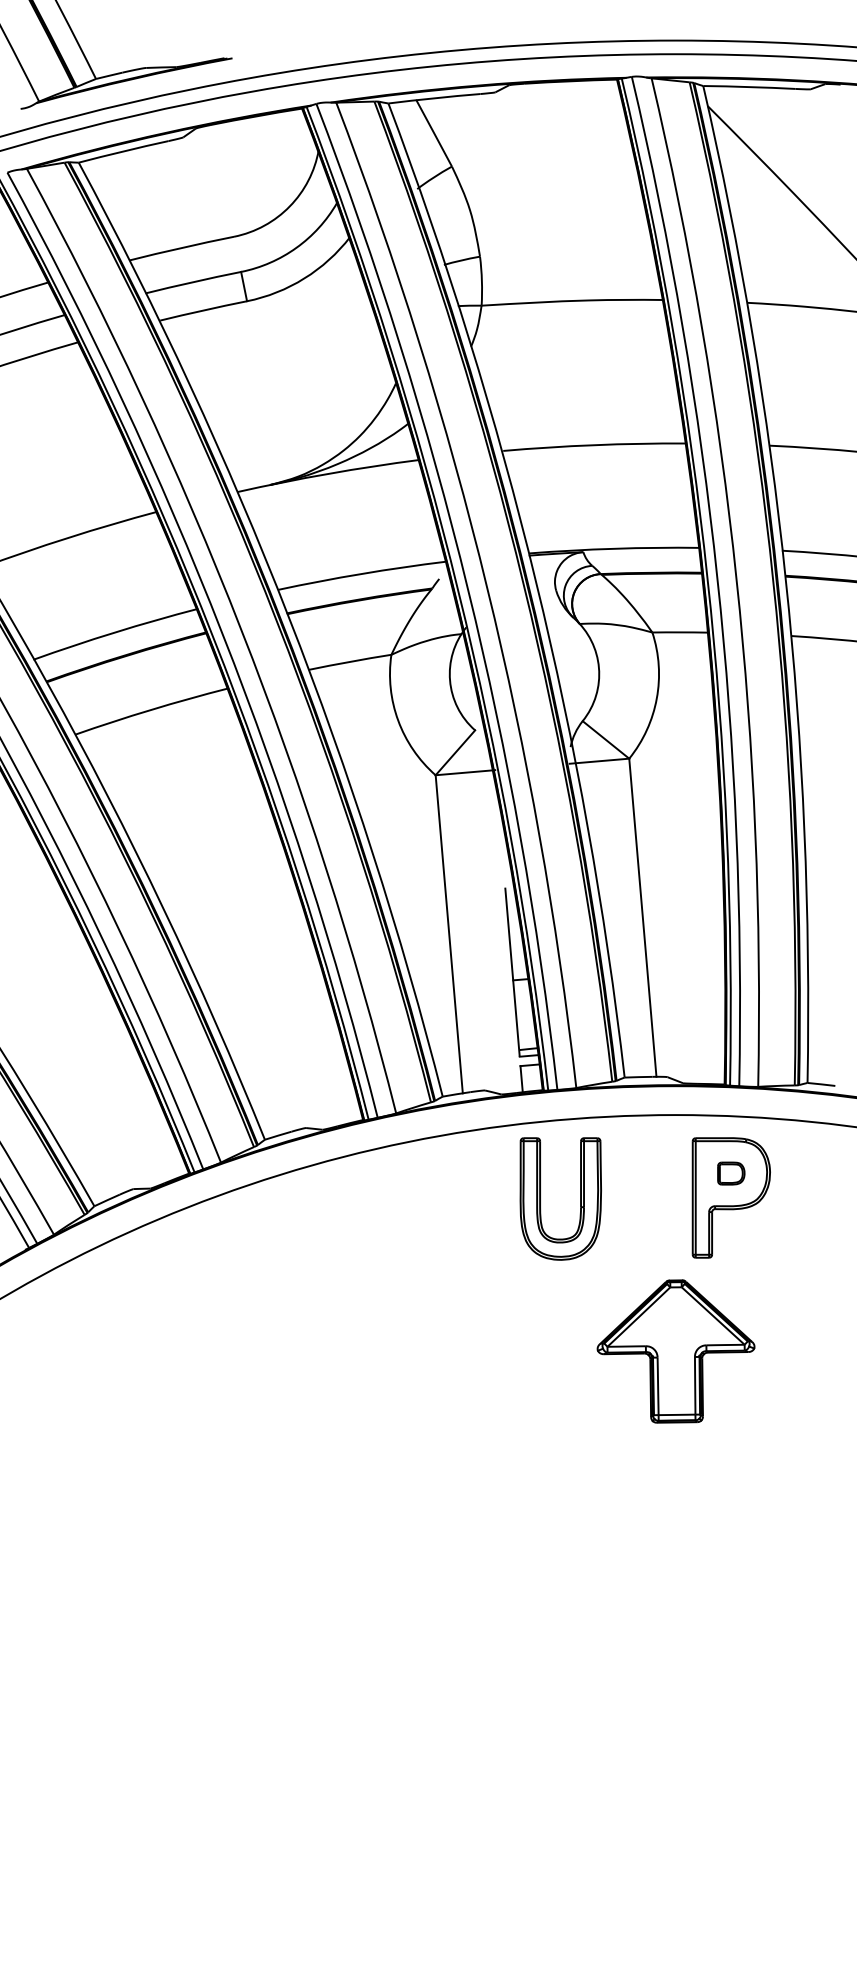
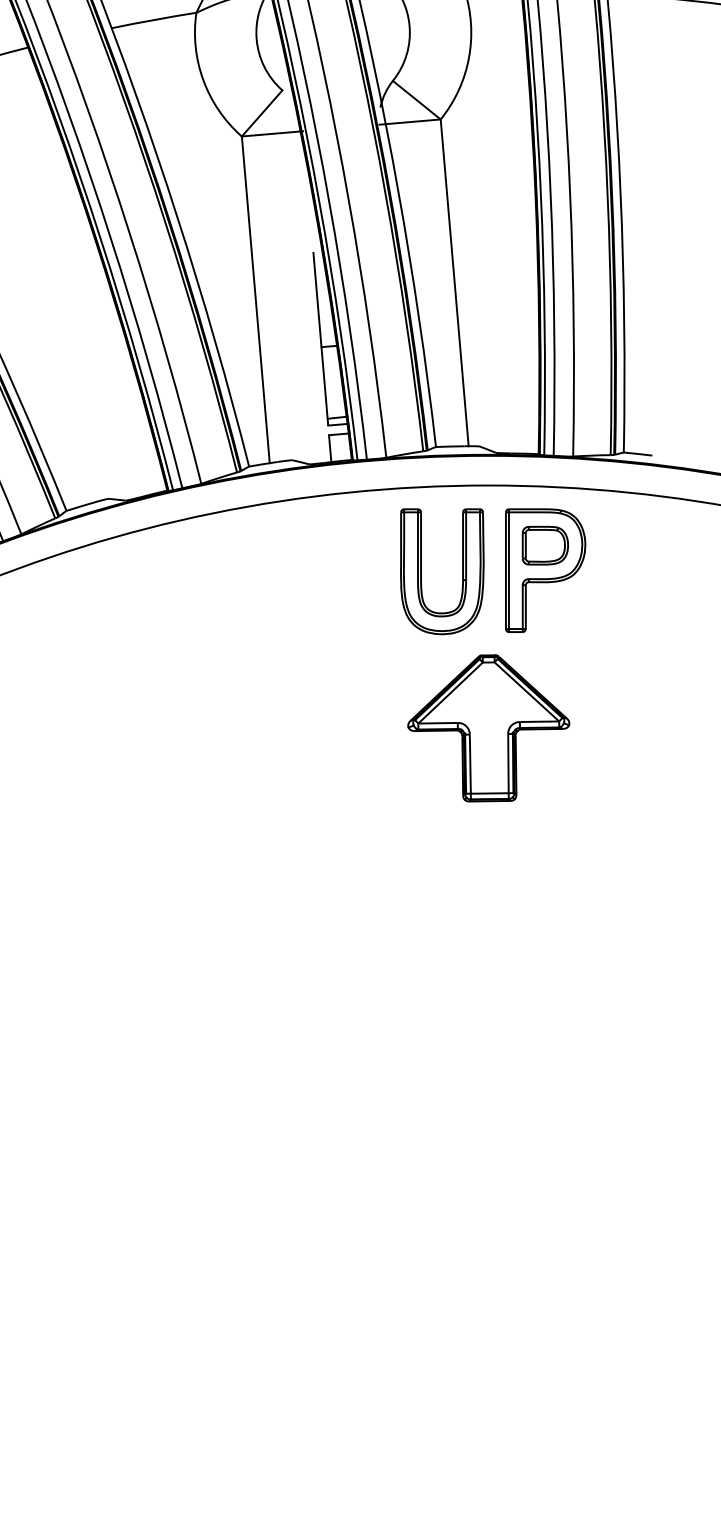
part: (731, 1173) -> (545, 545), size x1.67
part: (540, 1198) -> (421, 571), moved

